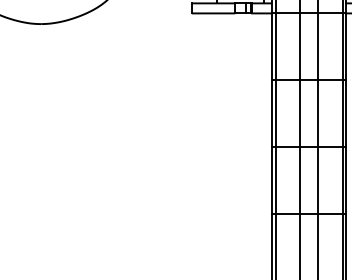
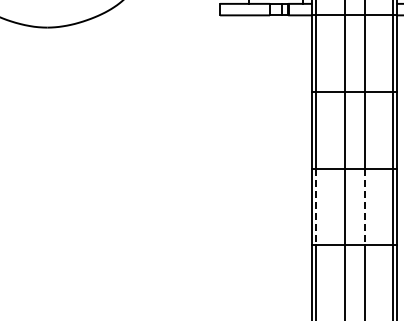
line: (275, 180) -> (316, 207), solid -> dashed
line: (317, 180) -> (364, 207), solid -> dashed

